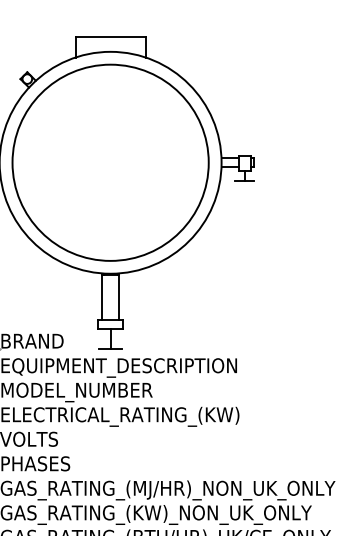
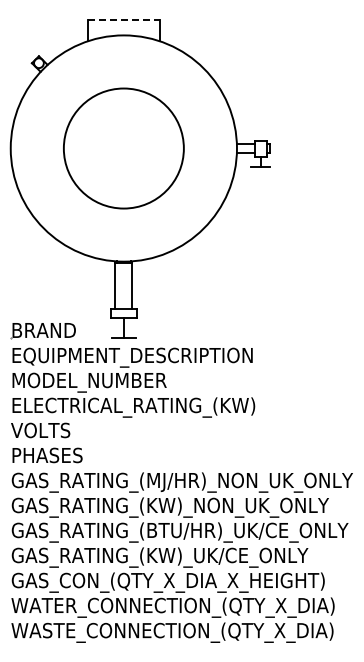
line: (110, 36) -> (123, 19), solid -> dashed
circle: (110, 162) -> (123, 148), size x0.6

